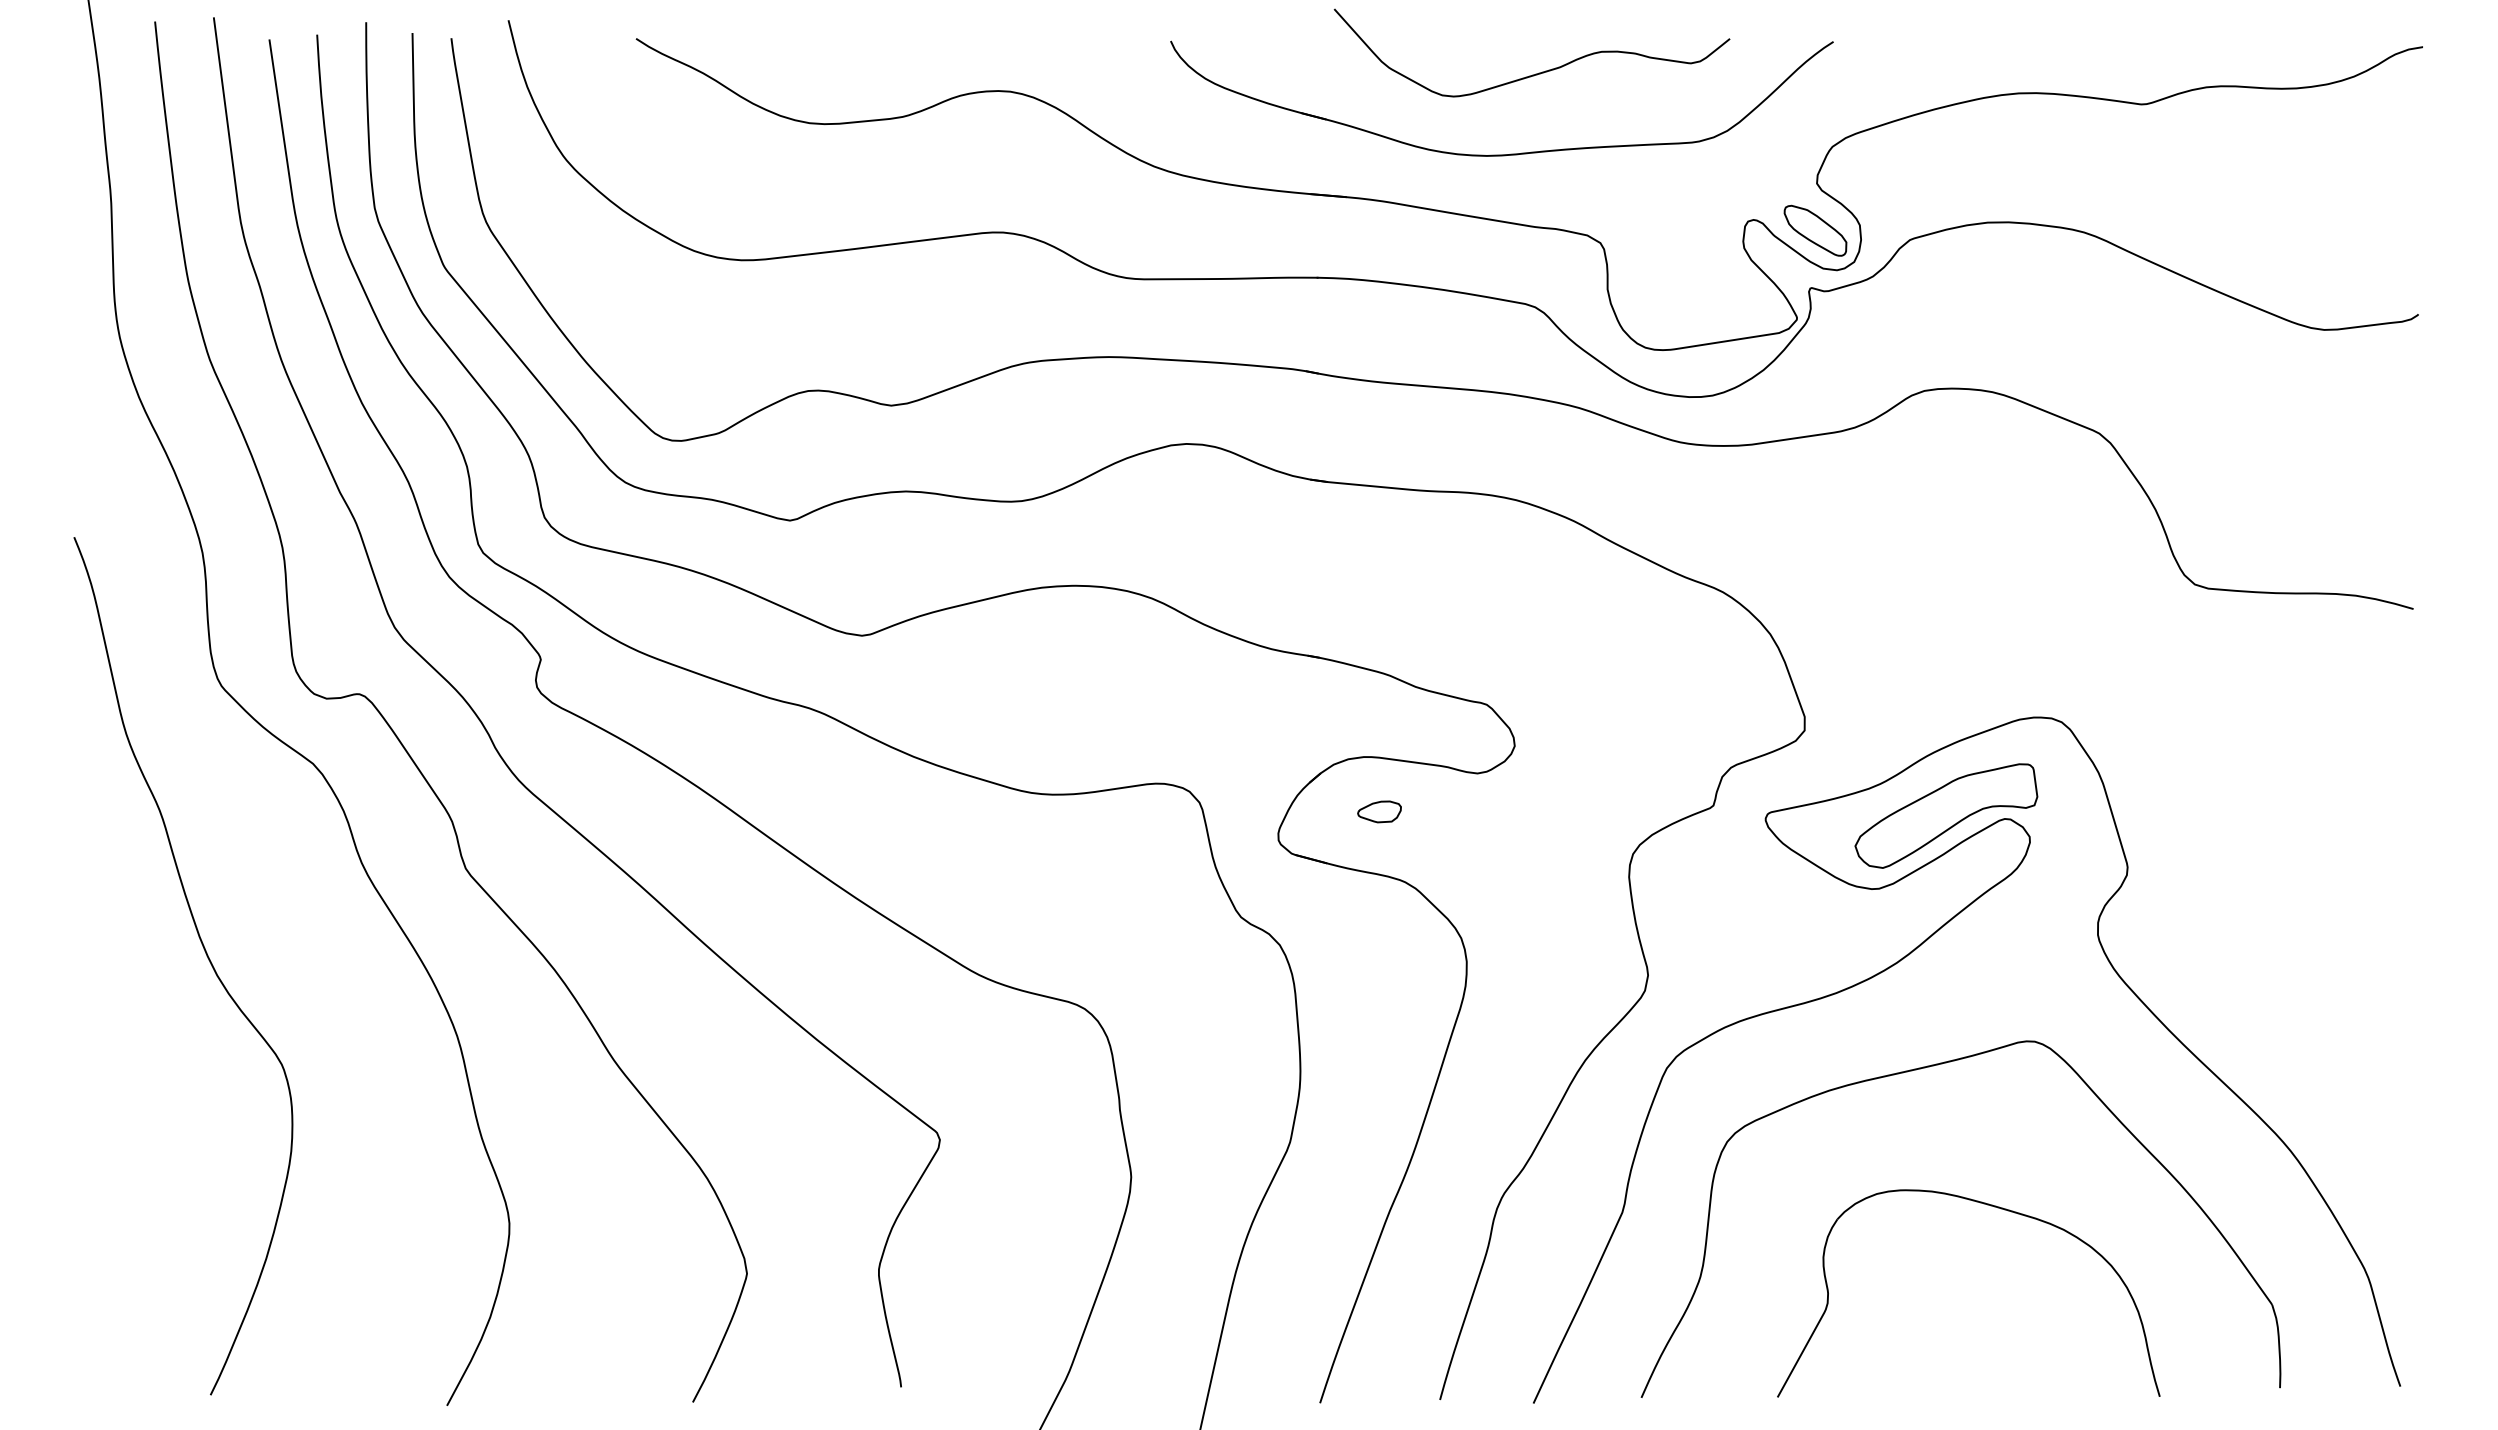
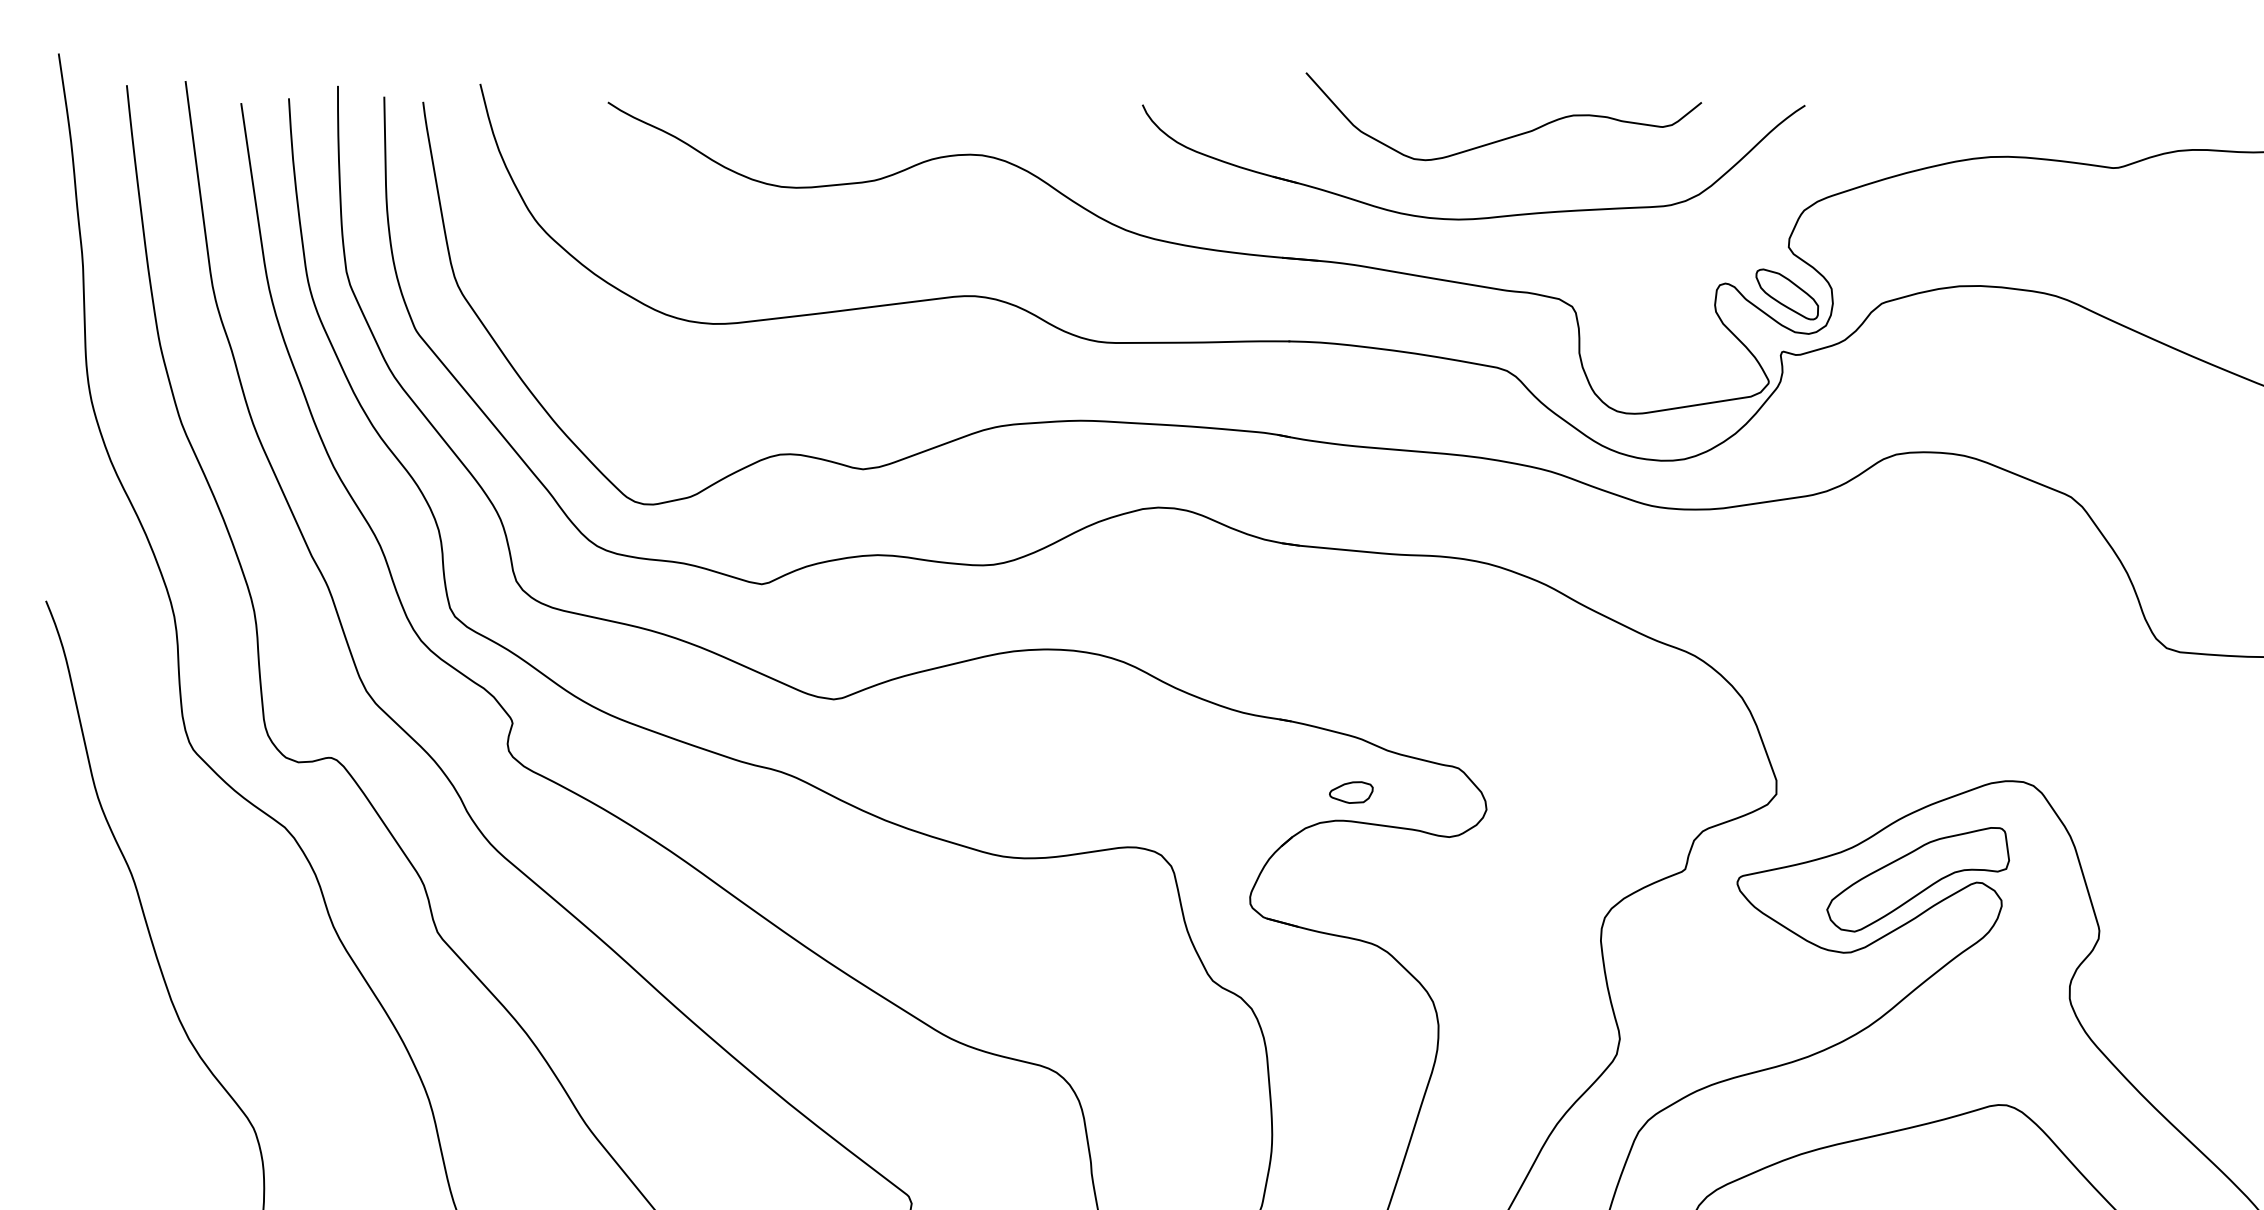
part: (1379, 811) -> (1351, 792), moved

